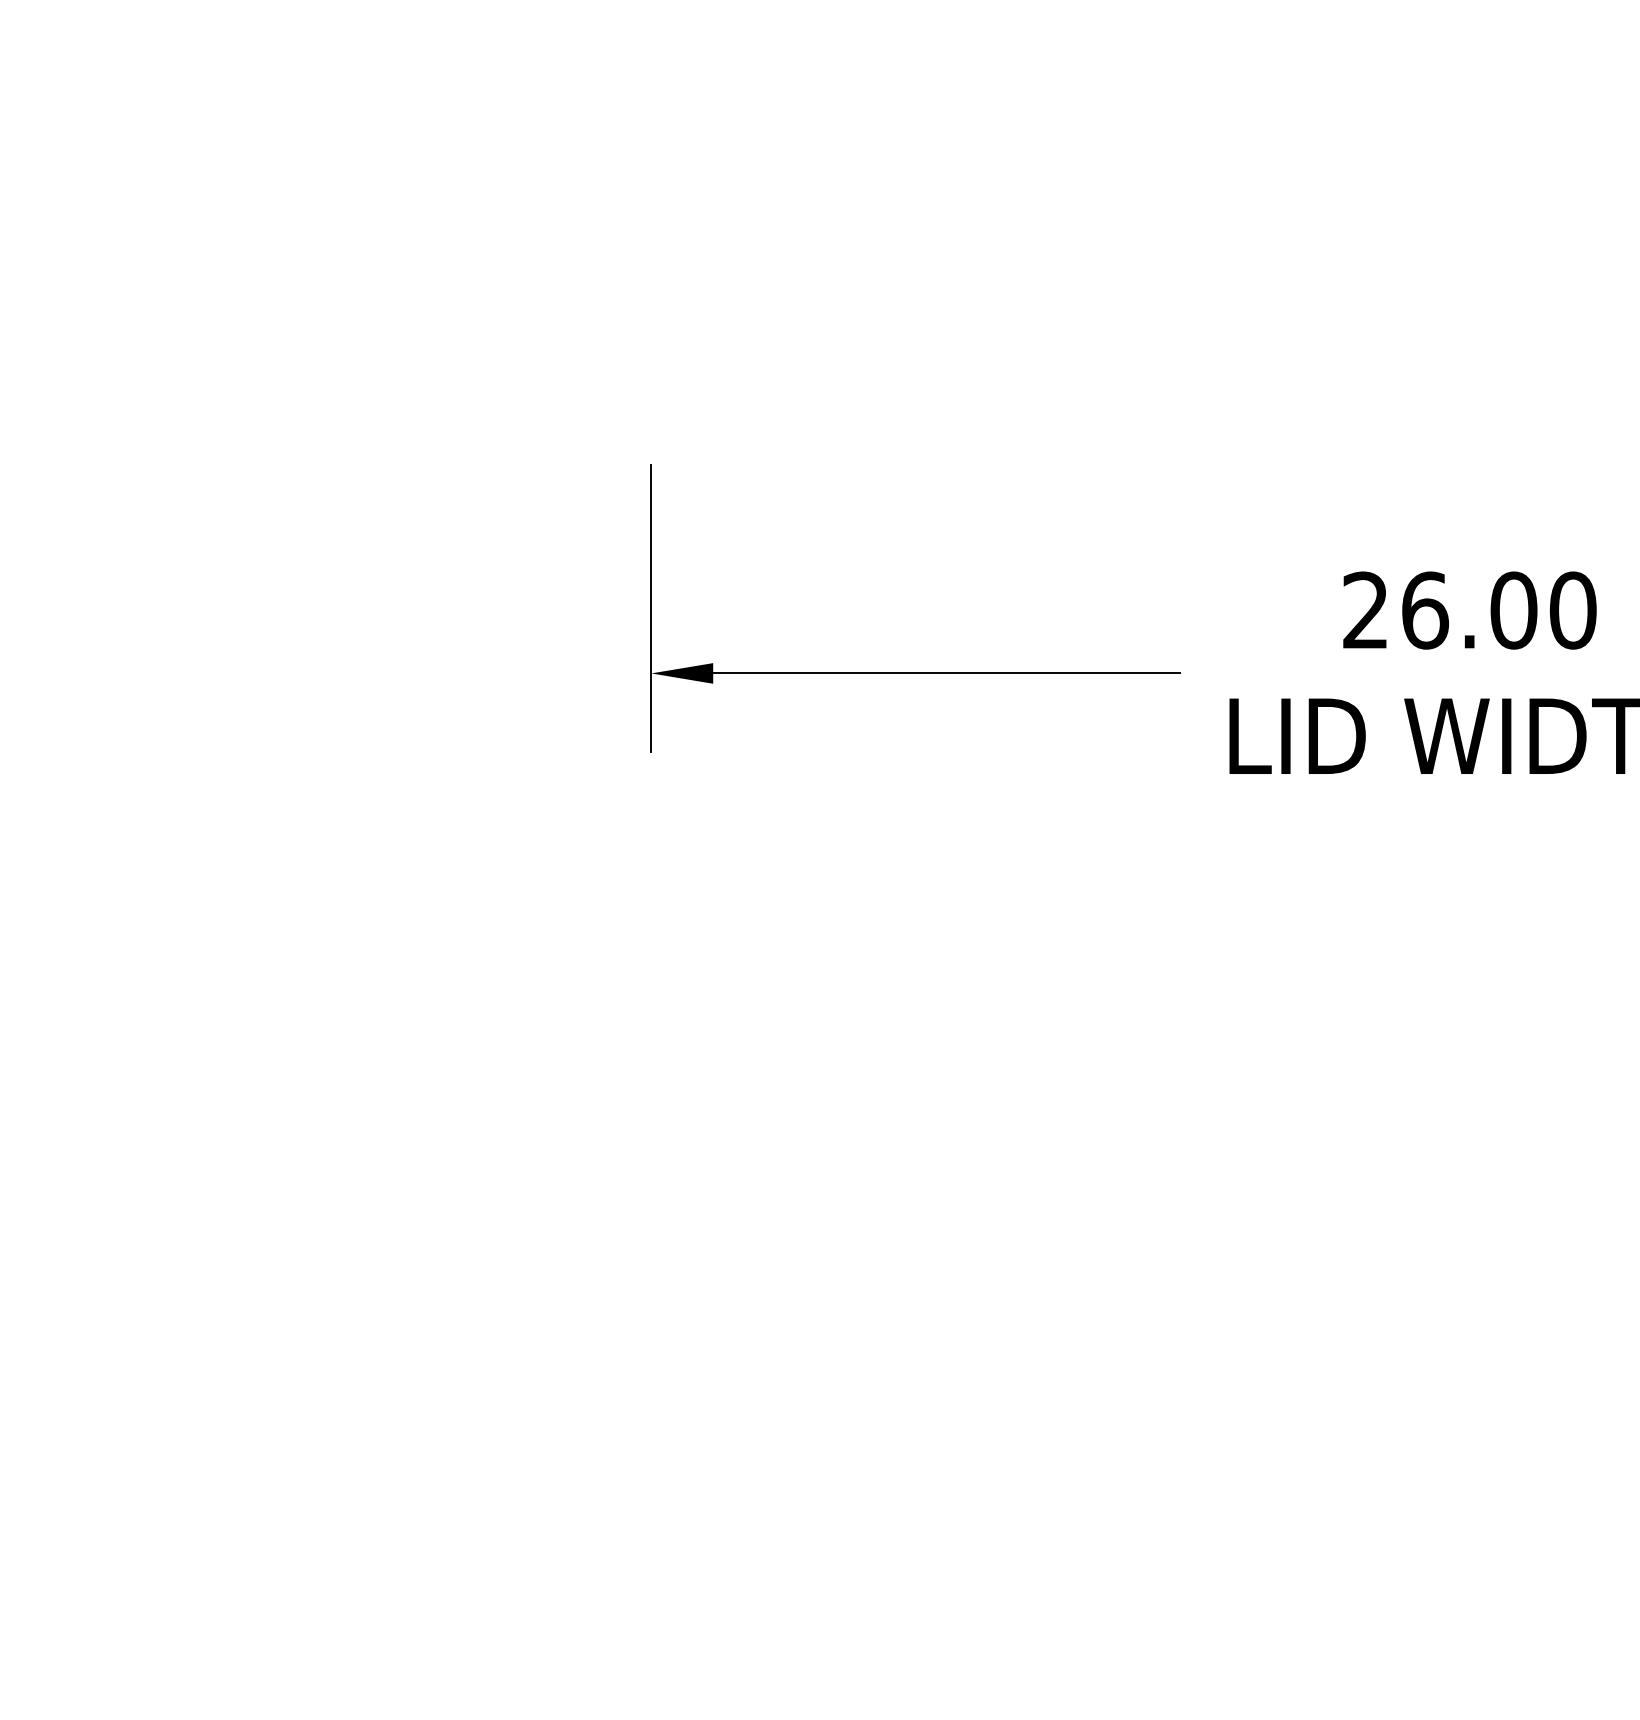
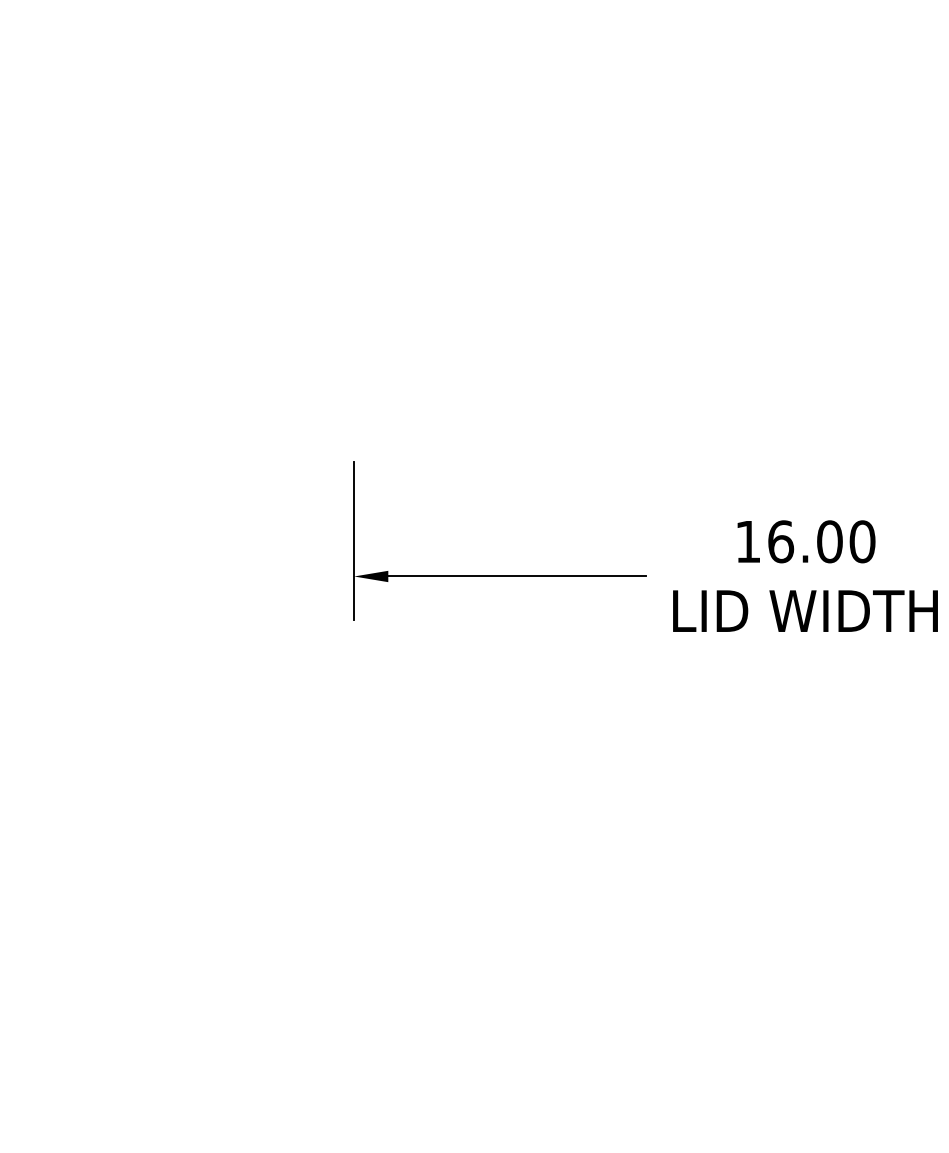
text: (1364, 609) -> (747, 541), 26.00 -> 16.00

